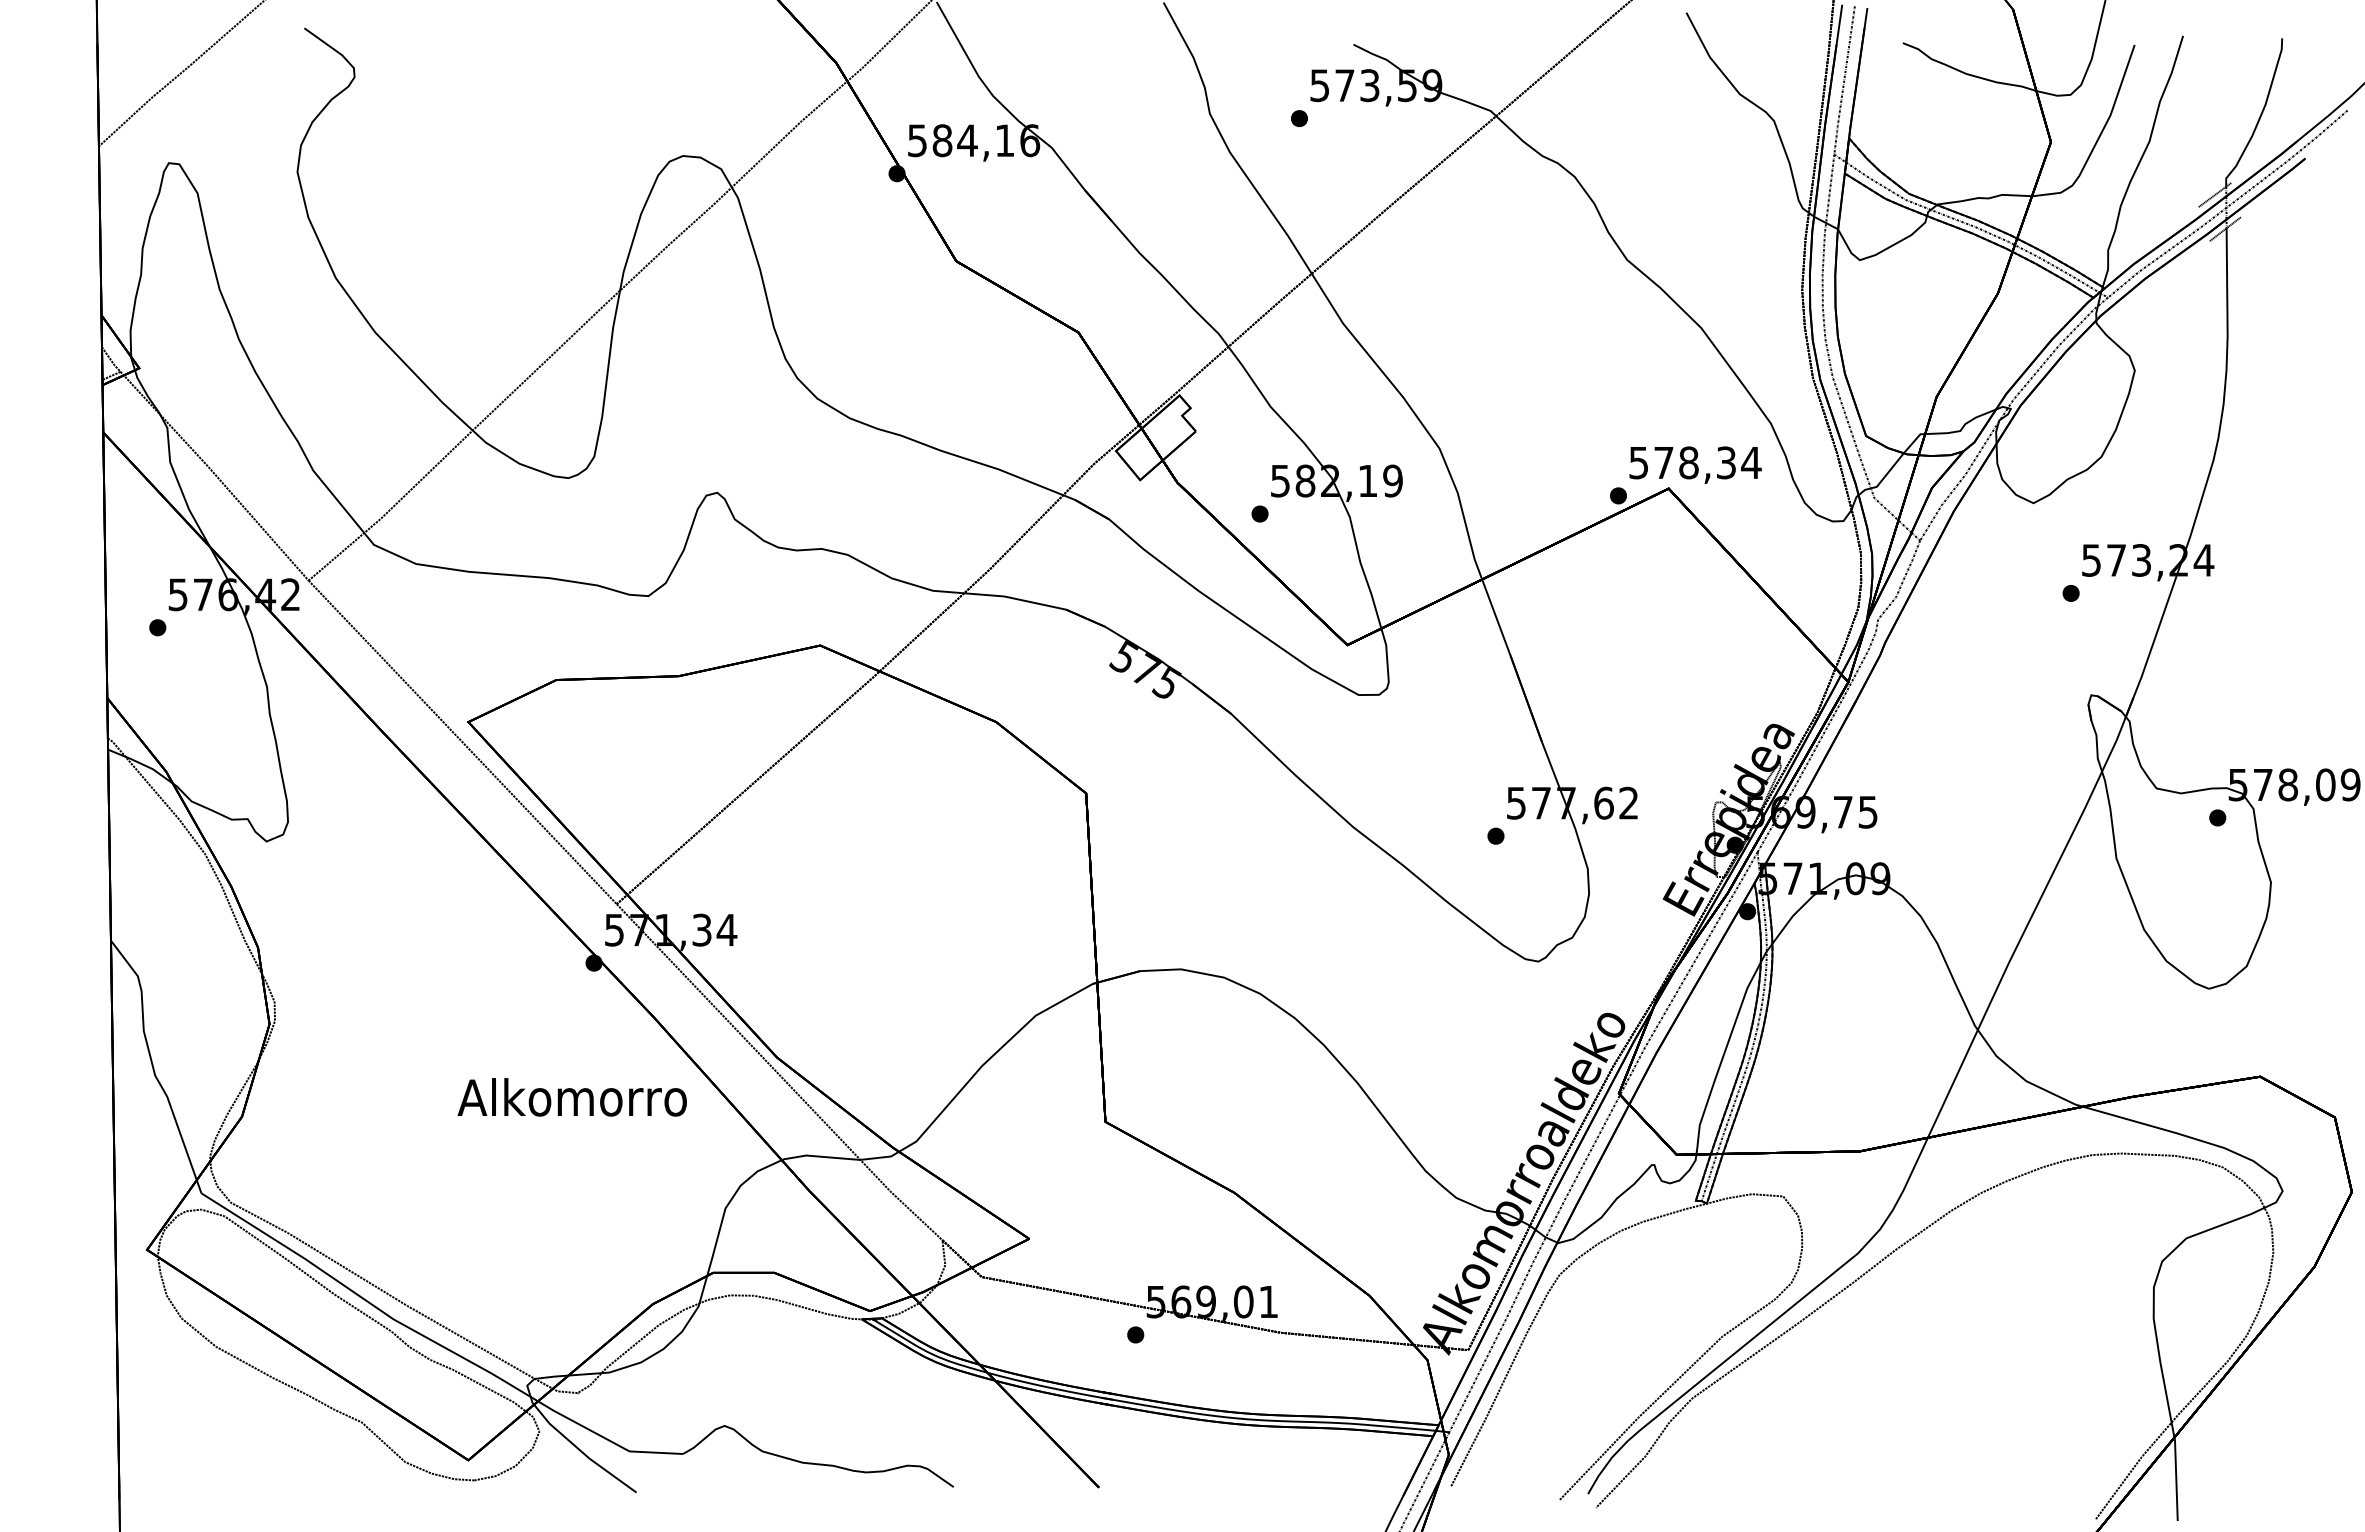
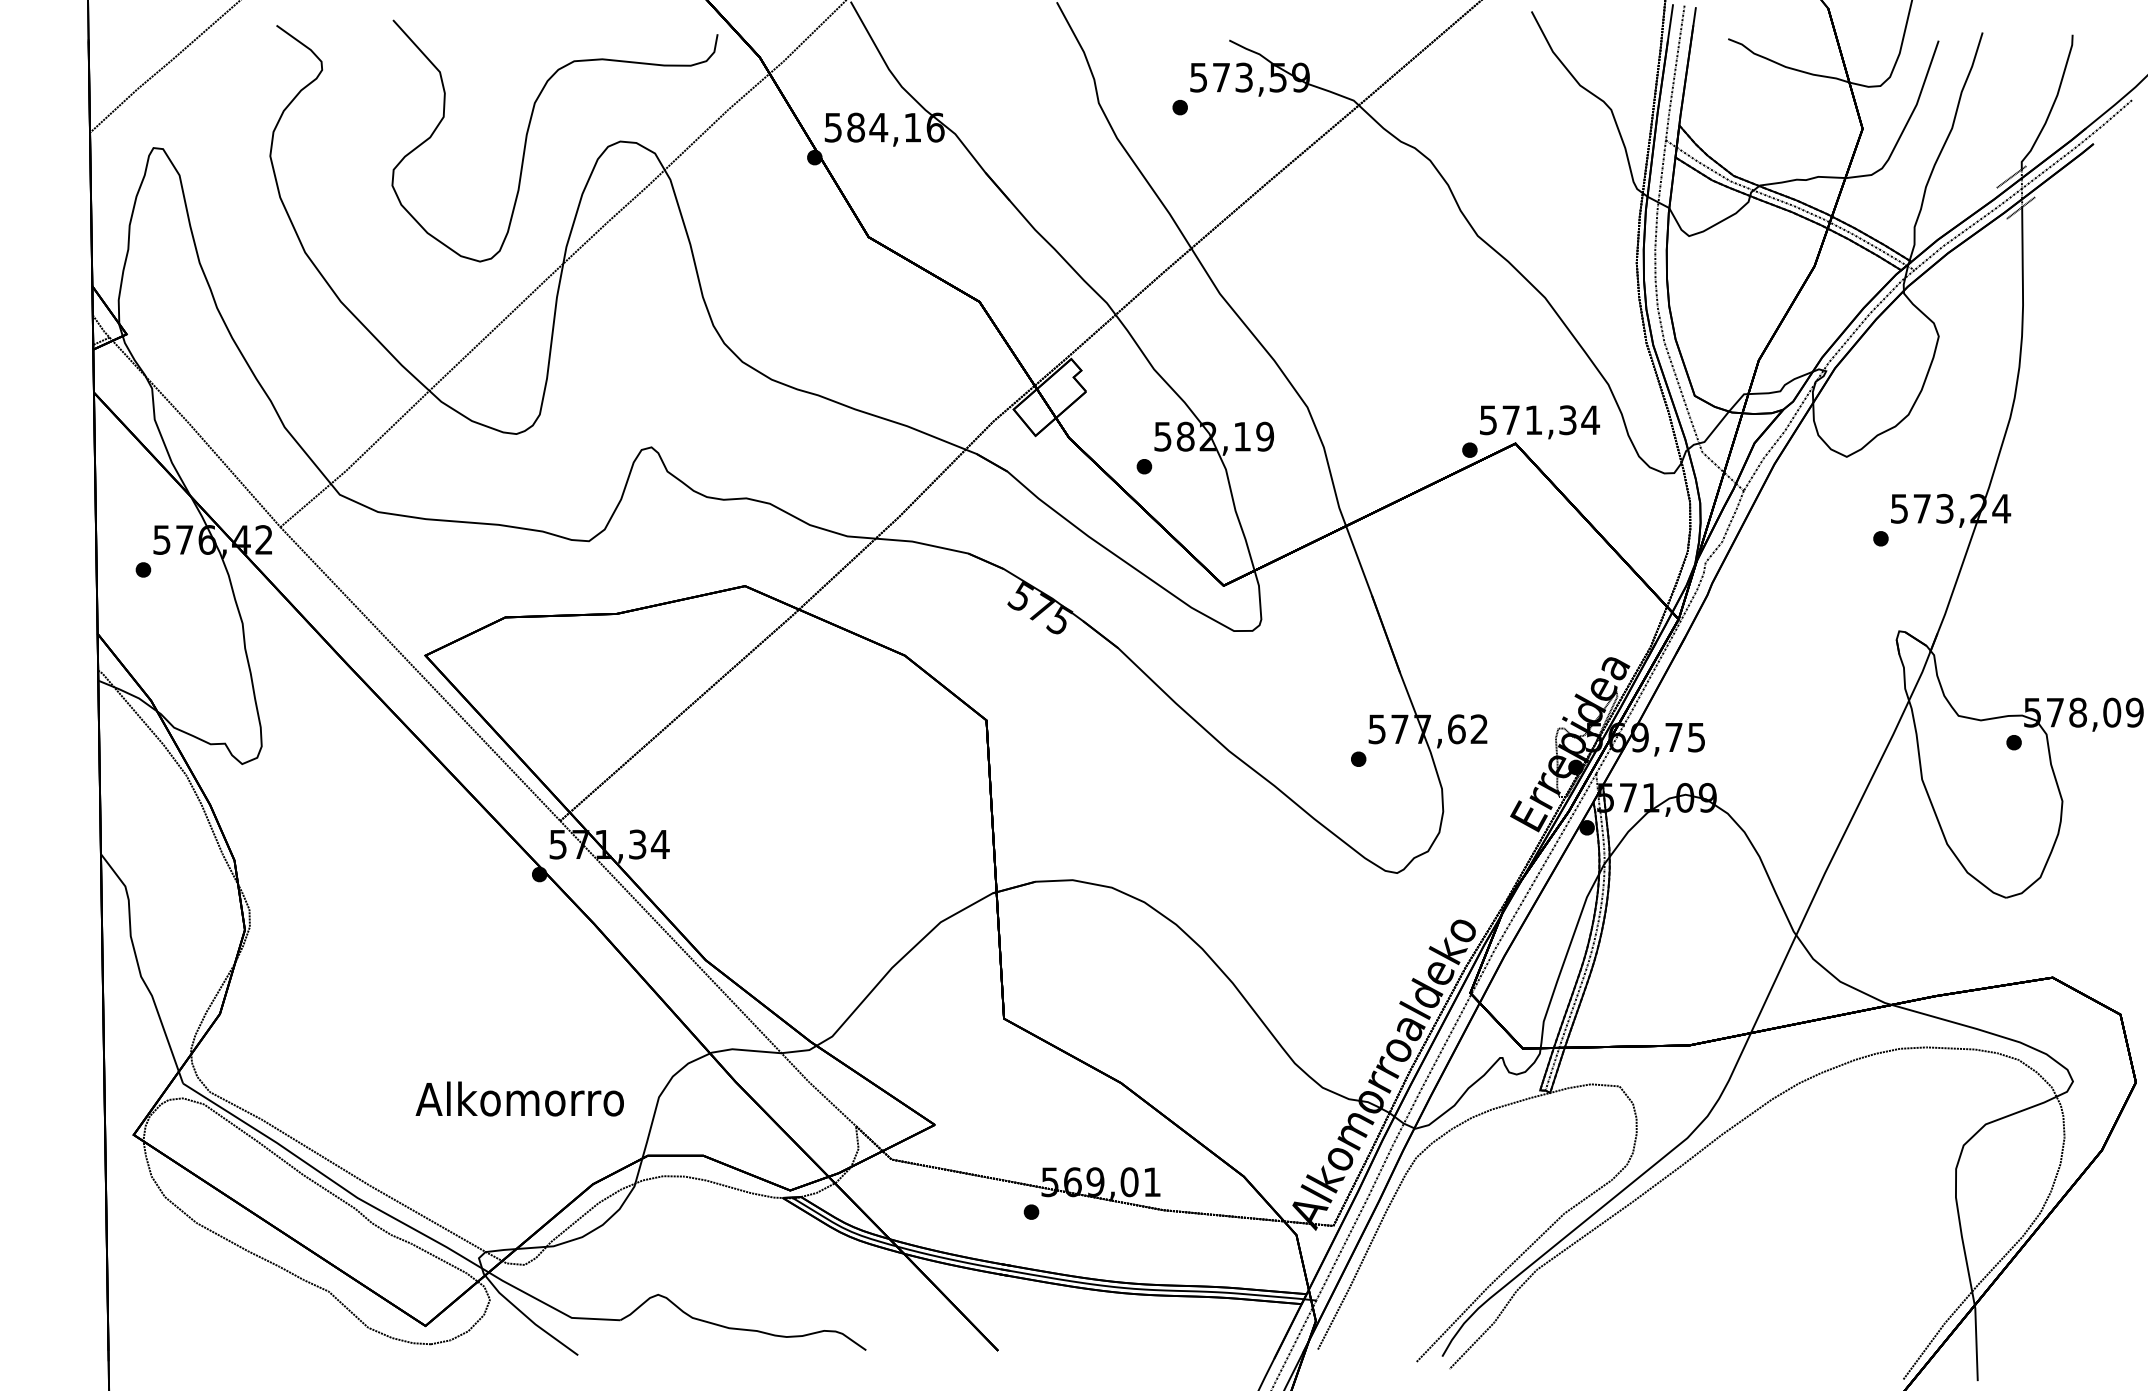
part: (580, 153) -> (527, 139), added
text: (1688, 462) -> (1533, 419), 578,34 -> 571,34
text: (571, 1097) -> (519, 1099), moved

